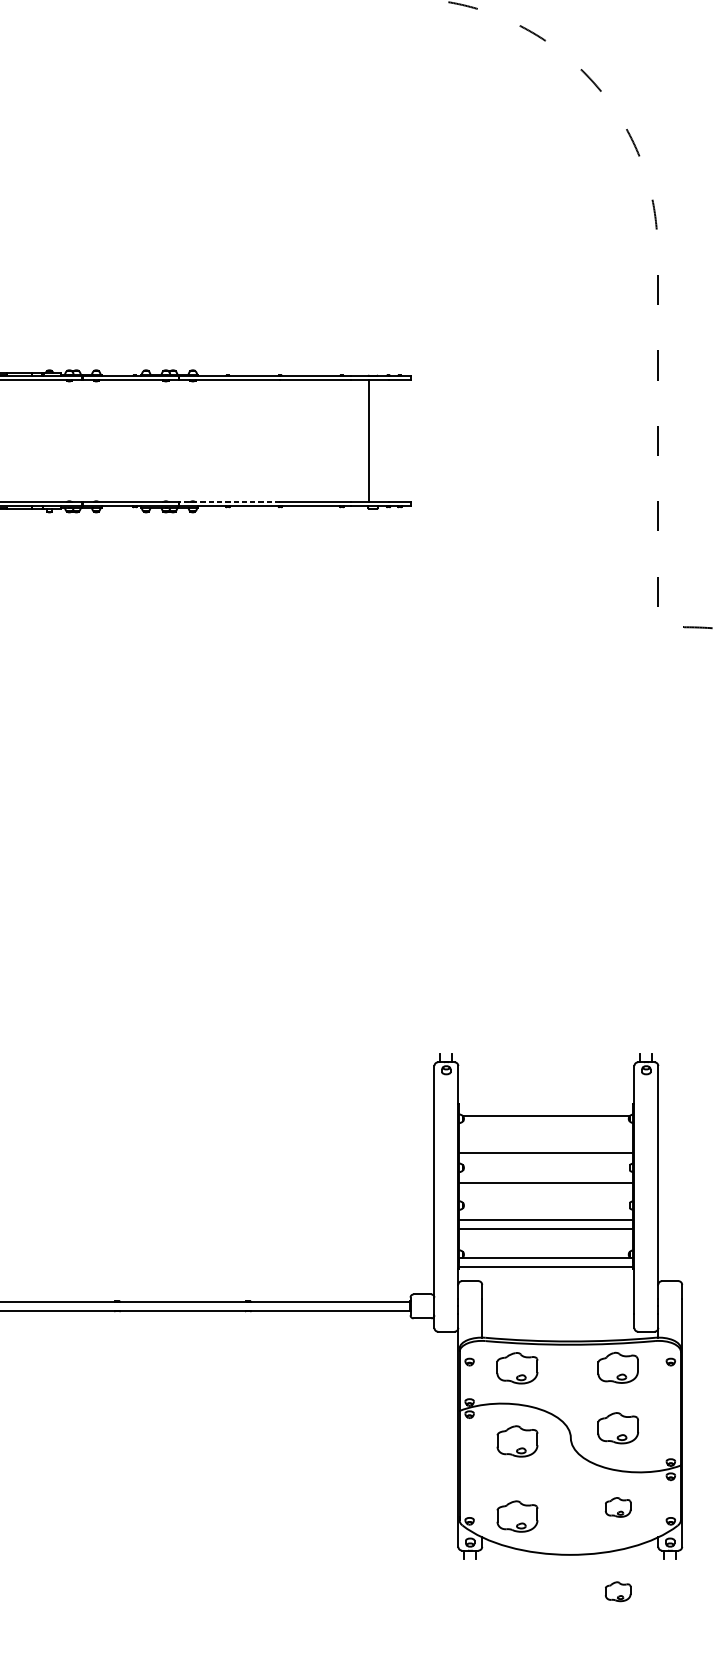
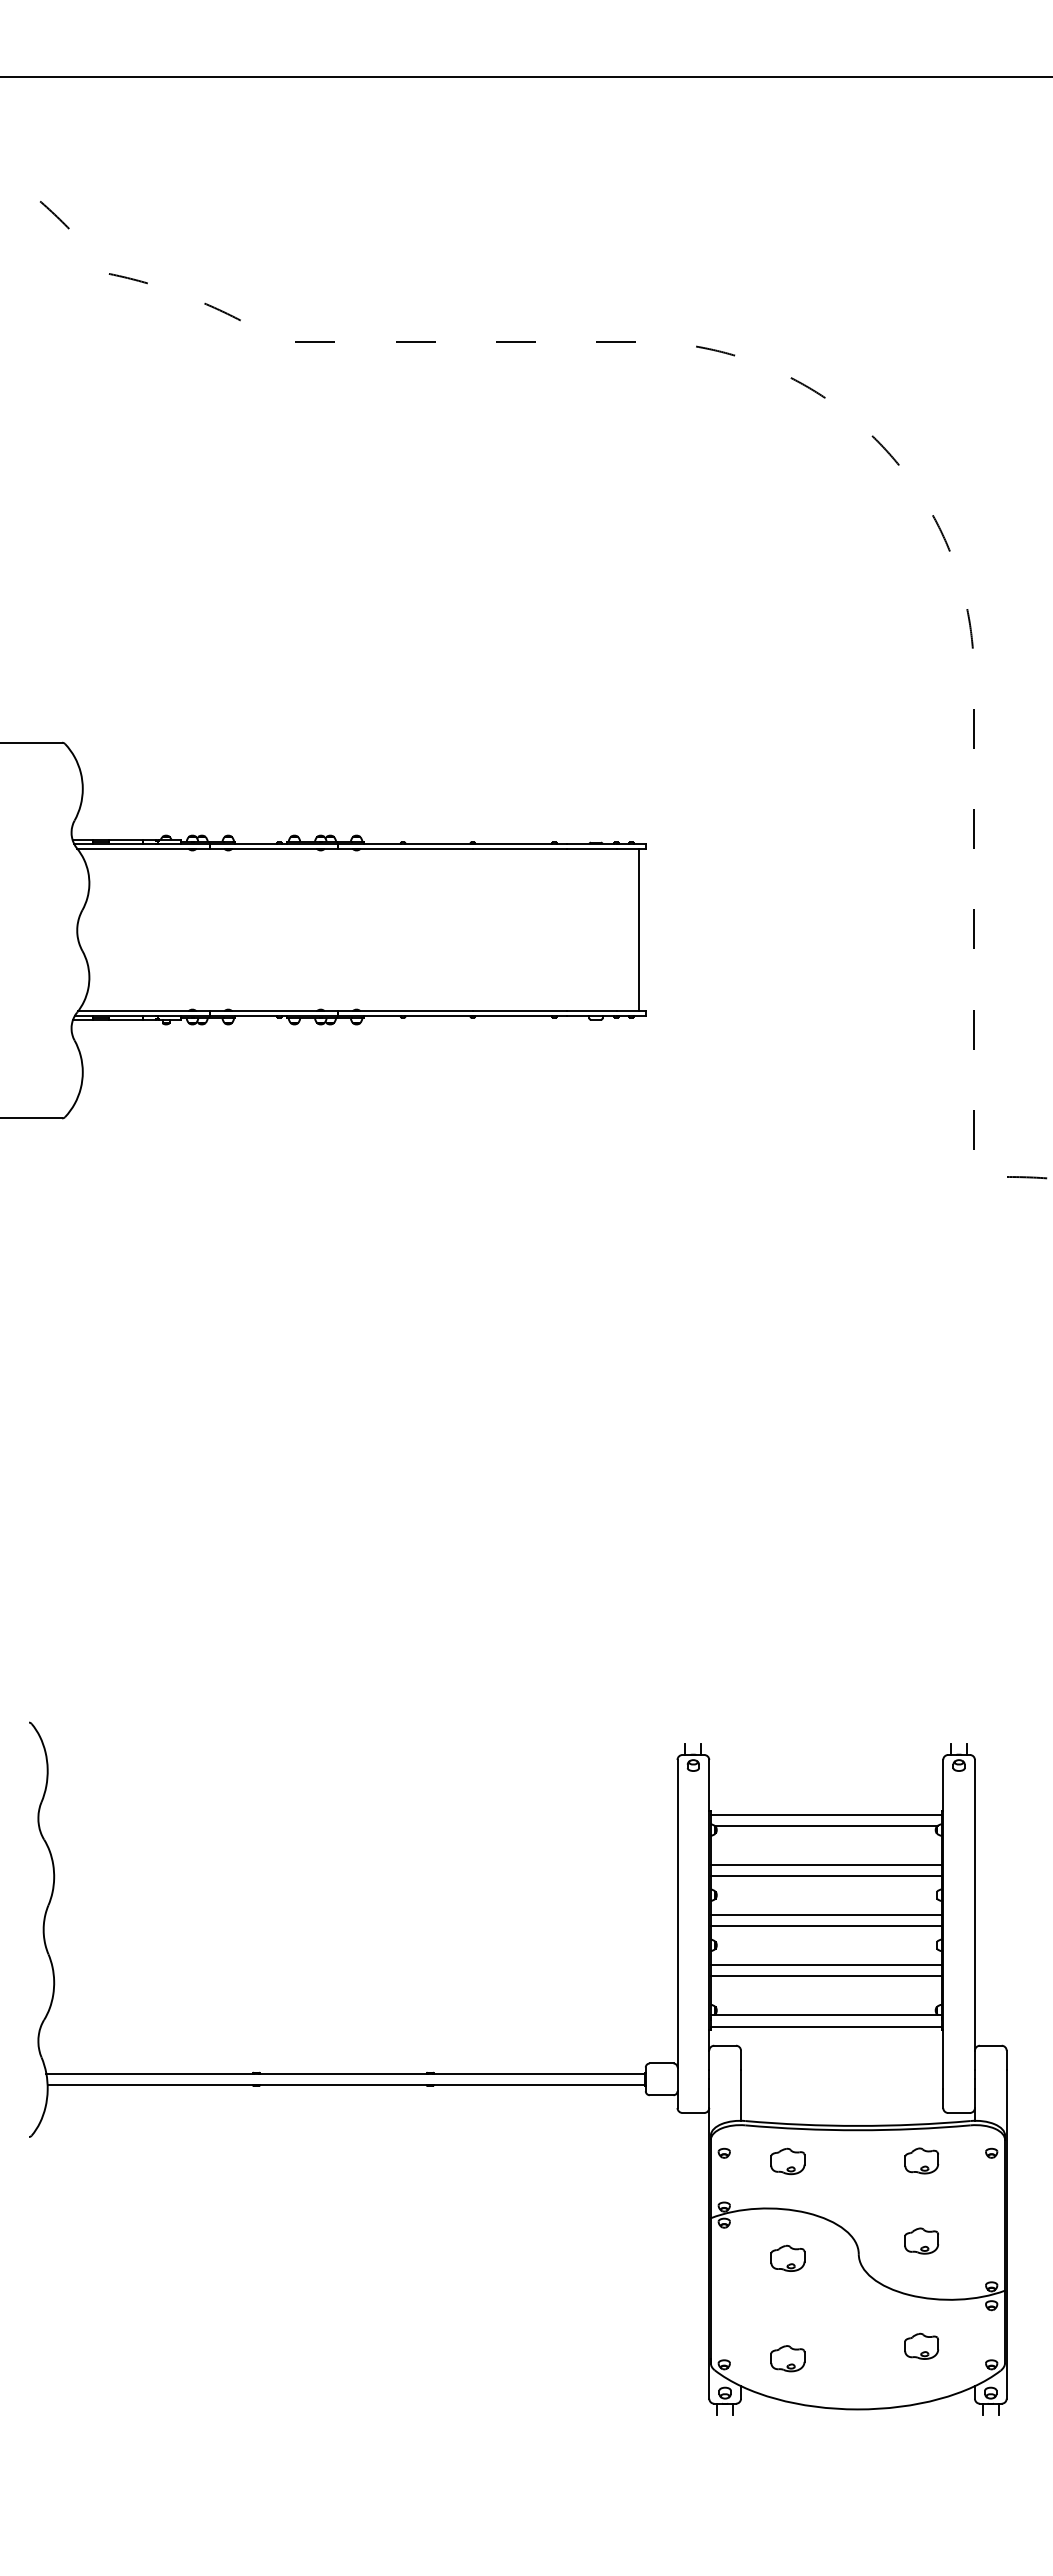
line: (369, 440) -> (639, 929), moved
line: (228, 502) -> (404, 1011), dashed -> solid
line: (545, 1107) -> (825, 1814), added
line: (545, 1144) -> (825, 1864), added
line: (545, 1191) -> (825, 1926), added
part: (618, 1367) -> (921, 2160), size x0.62
part: (517, 1368) -> (787, 2161), size x0.62
part: (618, 1427) -> (921, 2240), size x0.62
part: (517, 1440) -> (787, 2257), size x0.62
part: (517, 1516) -> (787, 2358), size x0.62
part: (618, 1591) -> (921, 2457), removed

